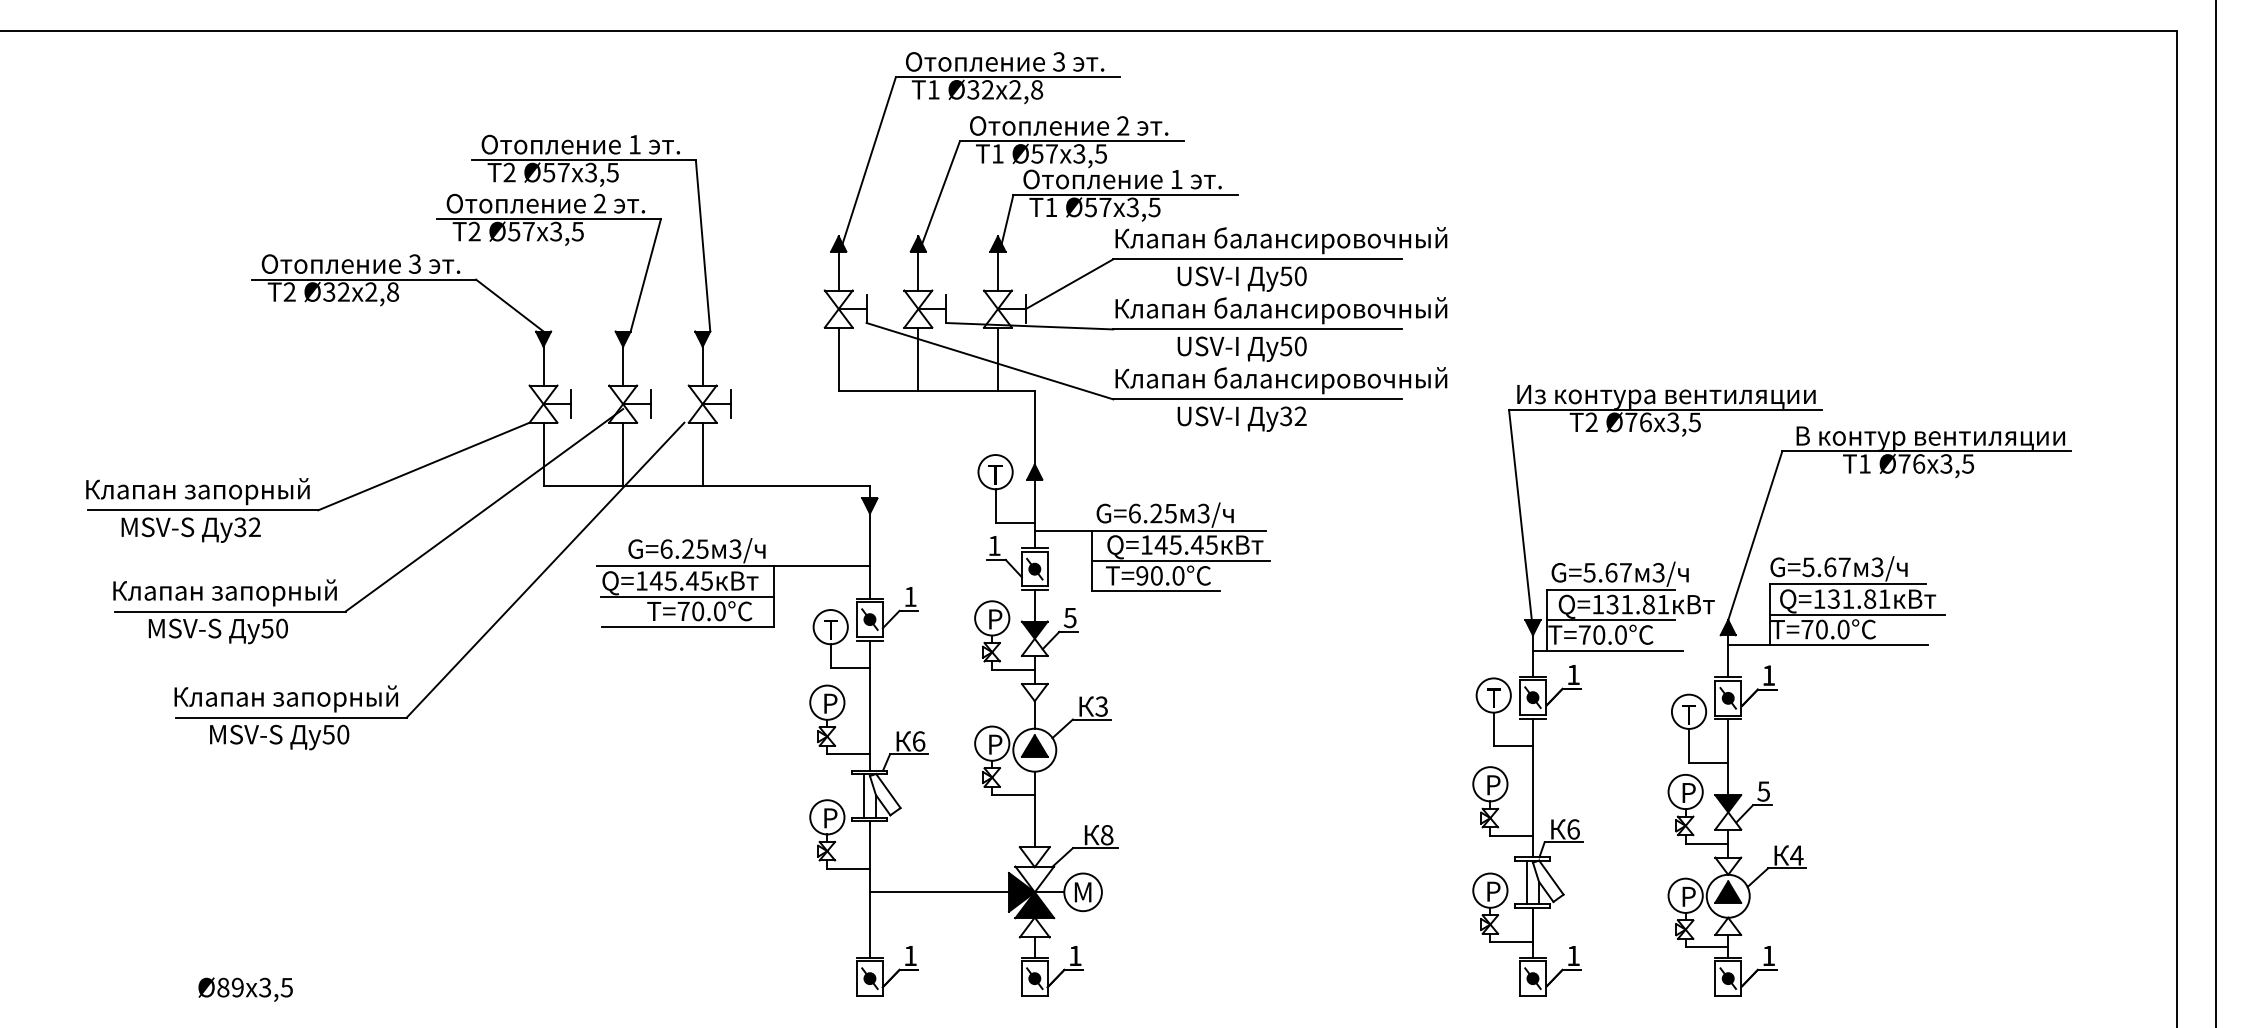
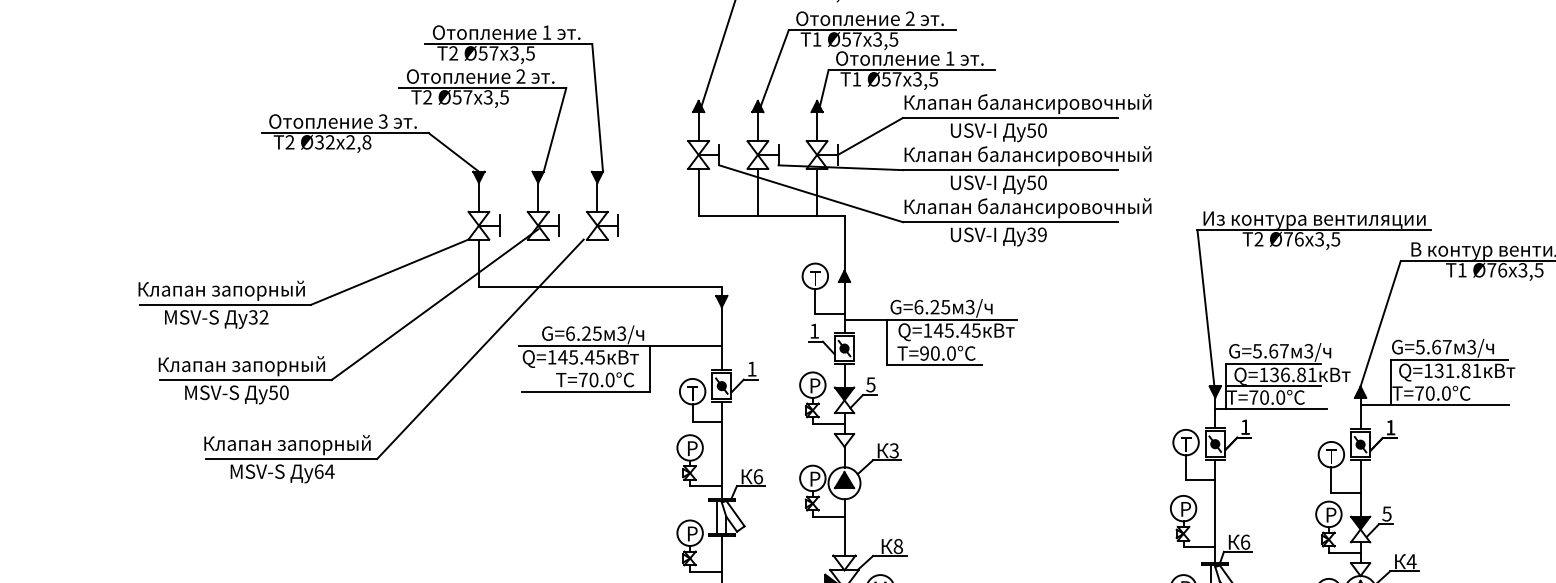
text: (1300, 416) -> (1042, 234), 32 -> 39
line: (623, 453) -> (538, 262), removed
line: (702, 453) -> (597, 262), removed
line: (1180, 560) -> (952, 342), removed
line: (686, 596) -> (585, 368), removed
text: (1627, 604) -> (1285, 374), Q=131.81 -> Q=136.81
line: (1857, 614) -> (1456, 382), removed
text: (335, 734) -> (324, 471), 50 -> 64

